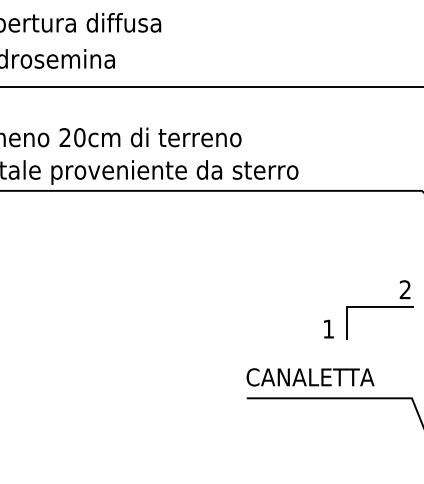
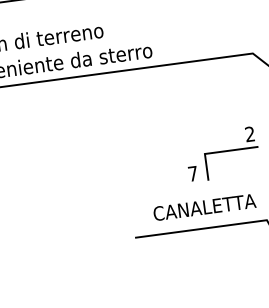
text: (328, 328) -> (192, 173), 1 -> 7
text: (310, 377) -> (204, 207), moved

